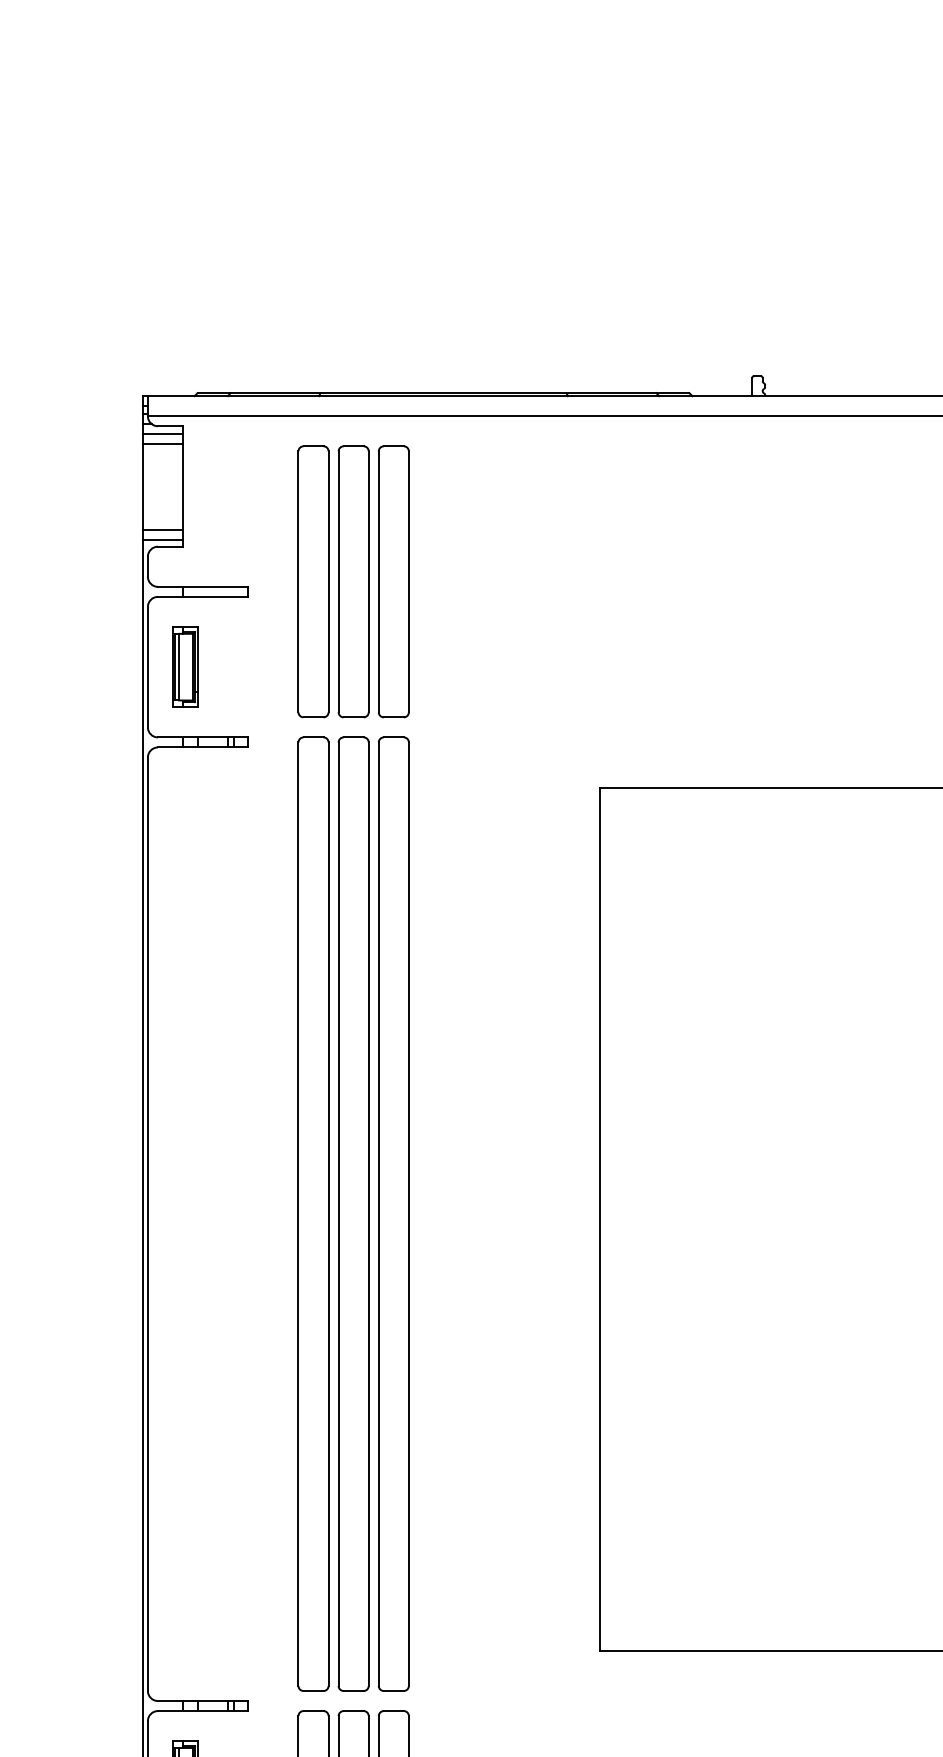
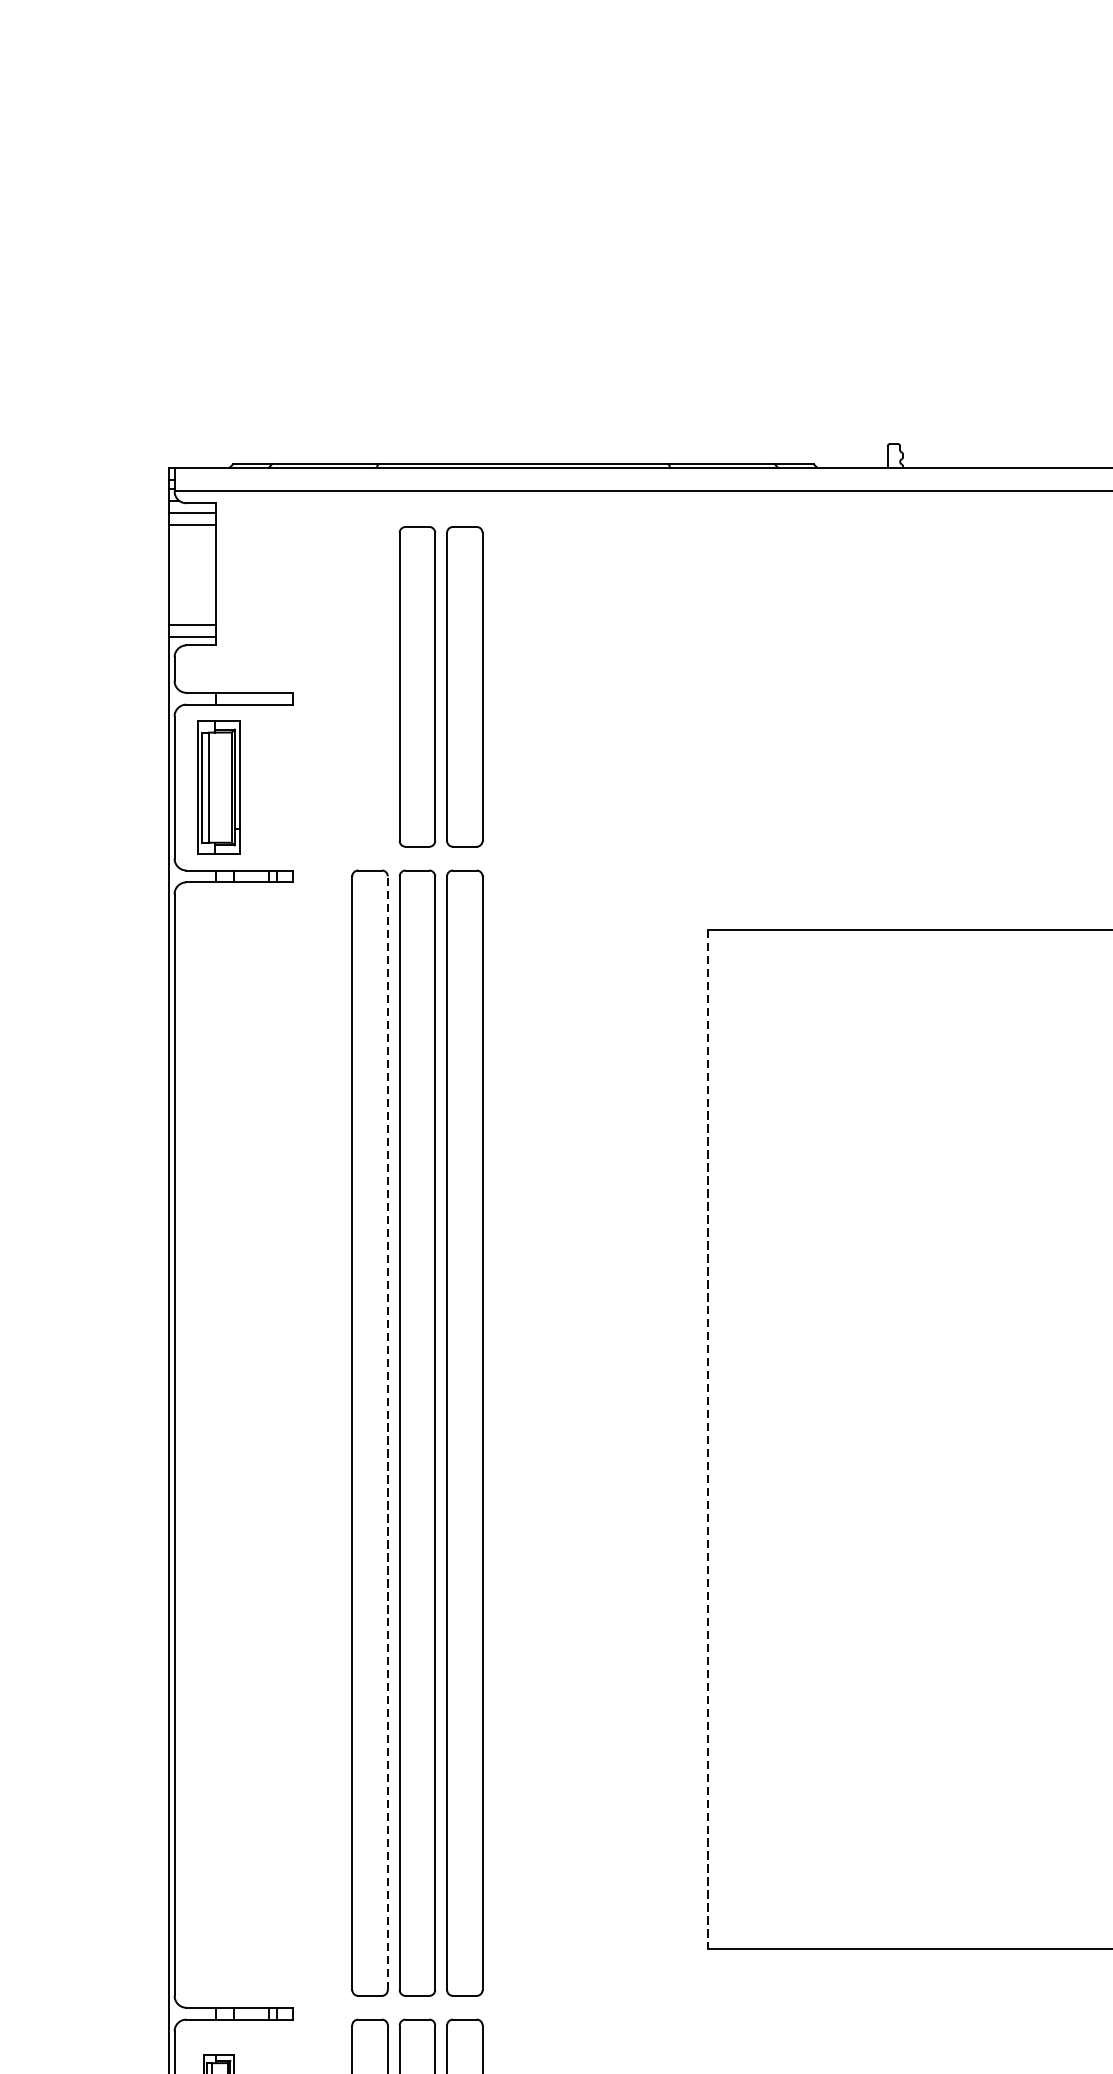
part: (313, 581) -> (370, 686), removed
part: (185, 666) -> (218, 786), size x1.4
line: (328, 1214) -> (387, 1433), solid -> dashed
line: (599, 1219) -> (707, 1439), solid -> dashed

